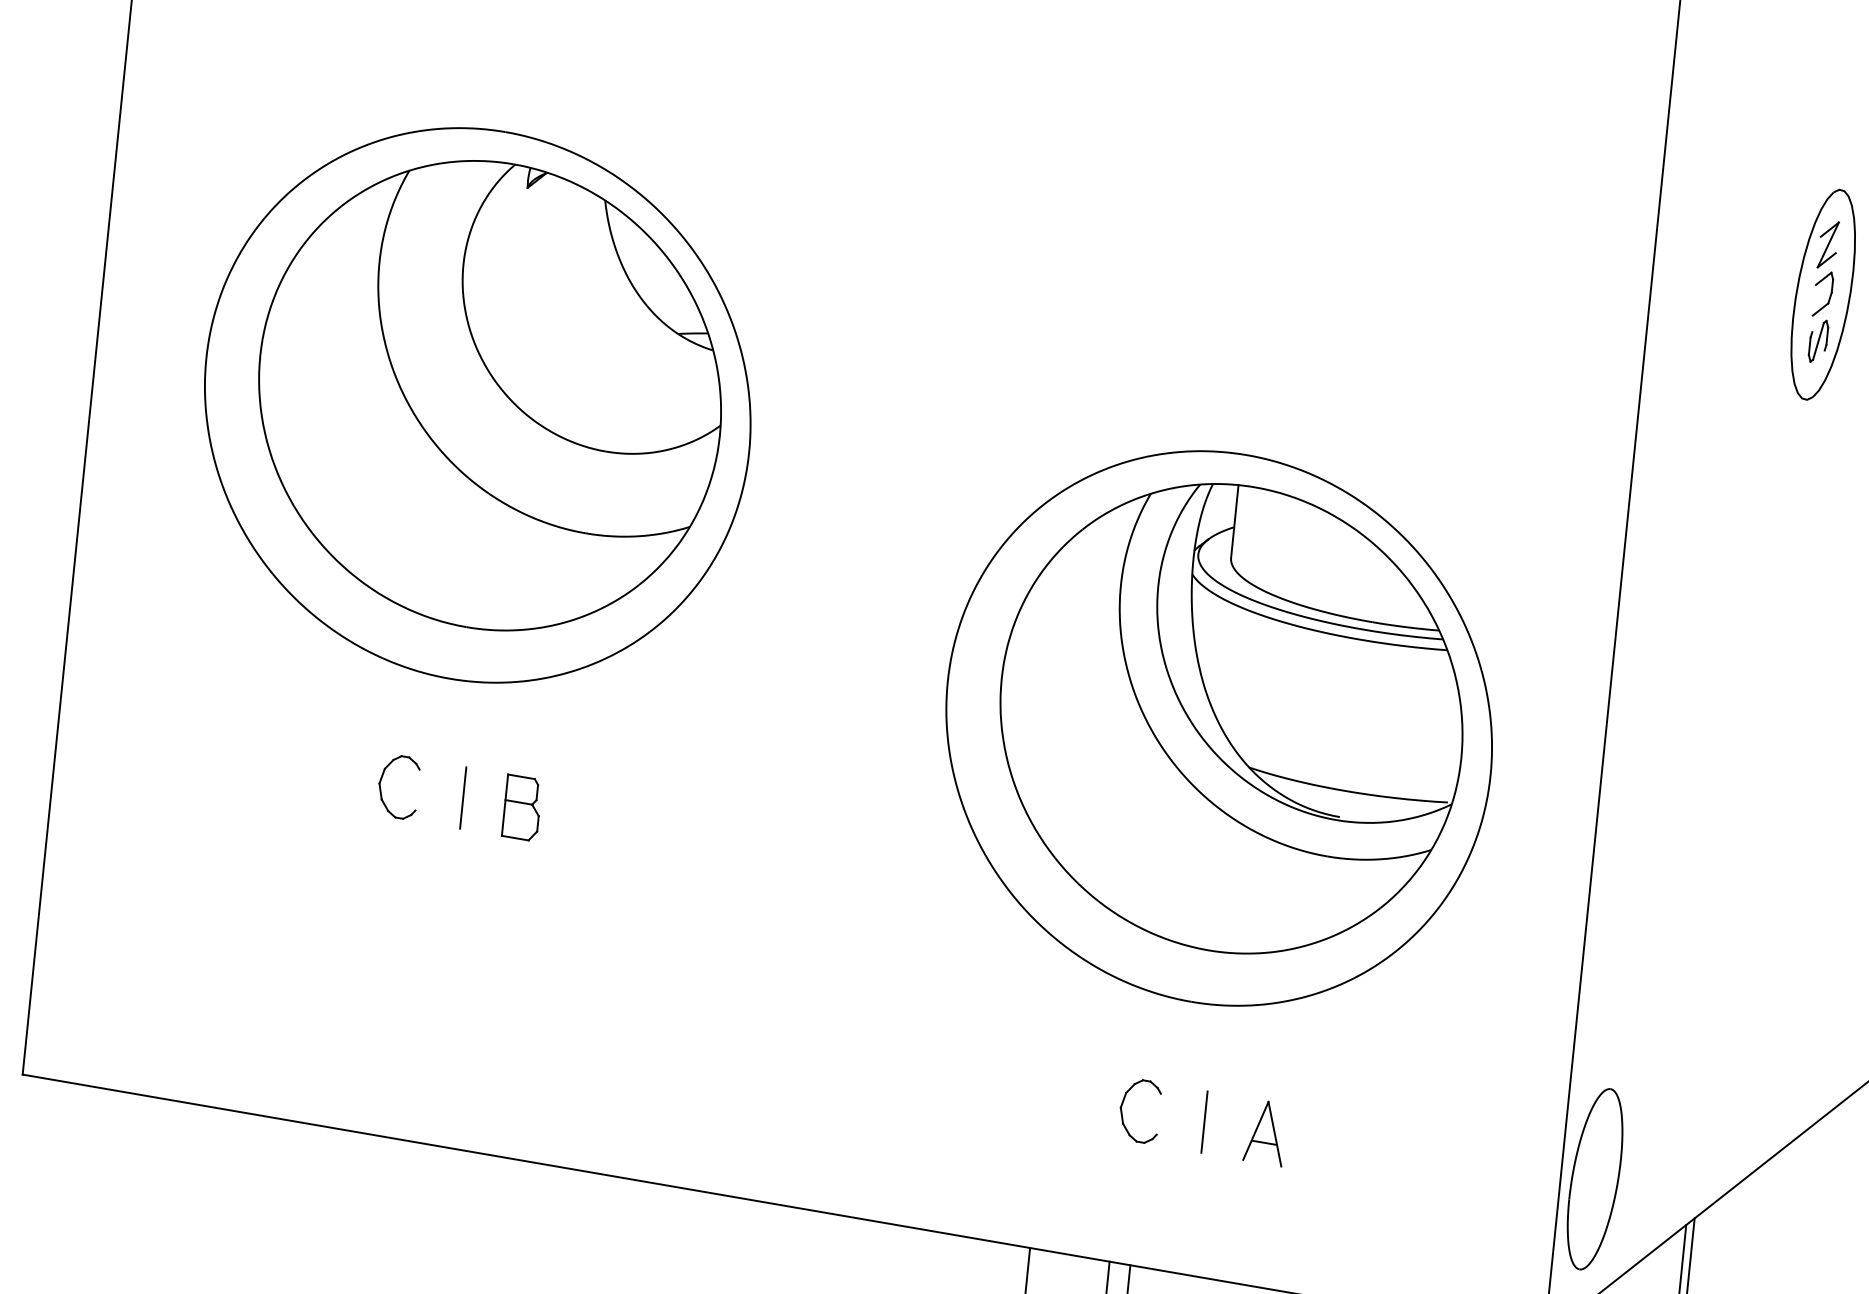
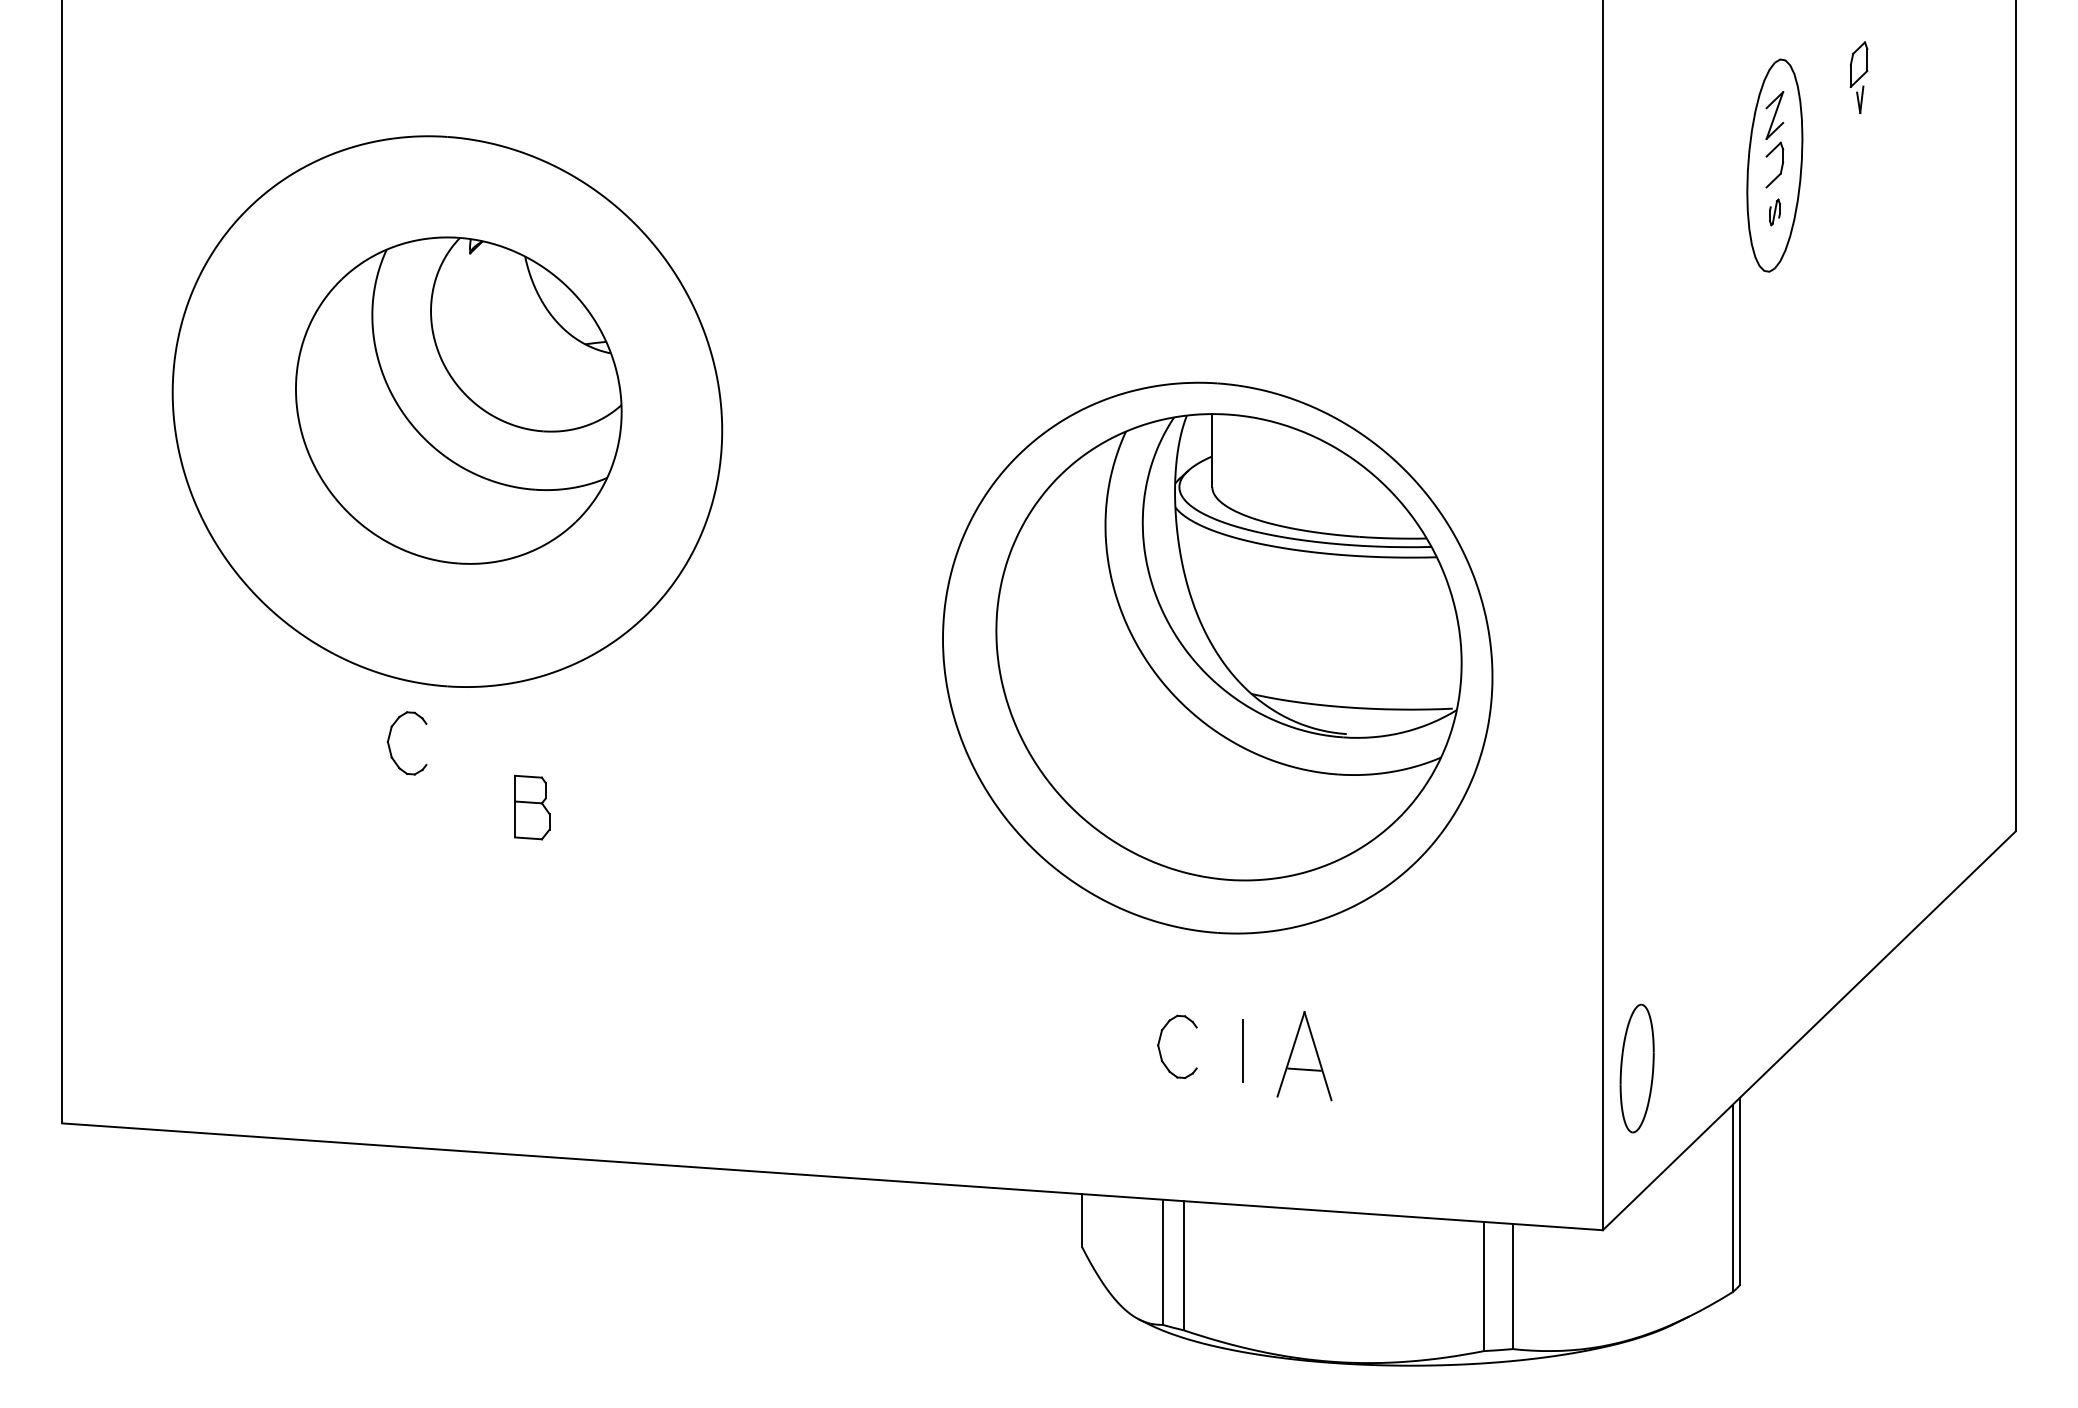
part: (1818, 341) -> (1774, 212), size x0.6
part: (489, 395) -> (458, 400), size x0.7
part: (381, 789) -> (390, 747), moved
line: (463, 797) -> (472, 803), removed
part: (1265, 1132) -> (1304, 1055), size x1.4
part: (1594, 1179) -> (1636, 1068), size x0.7

